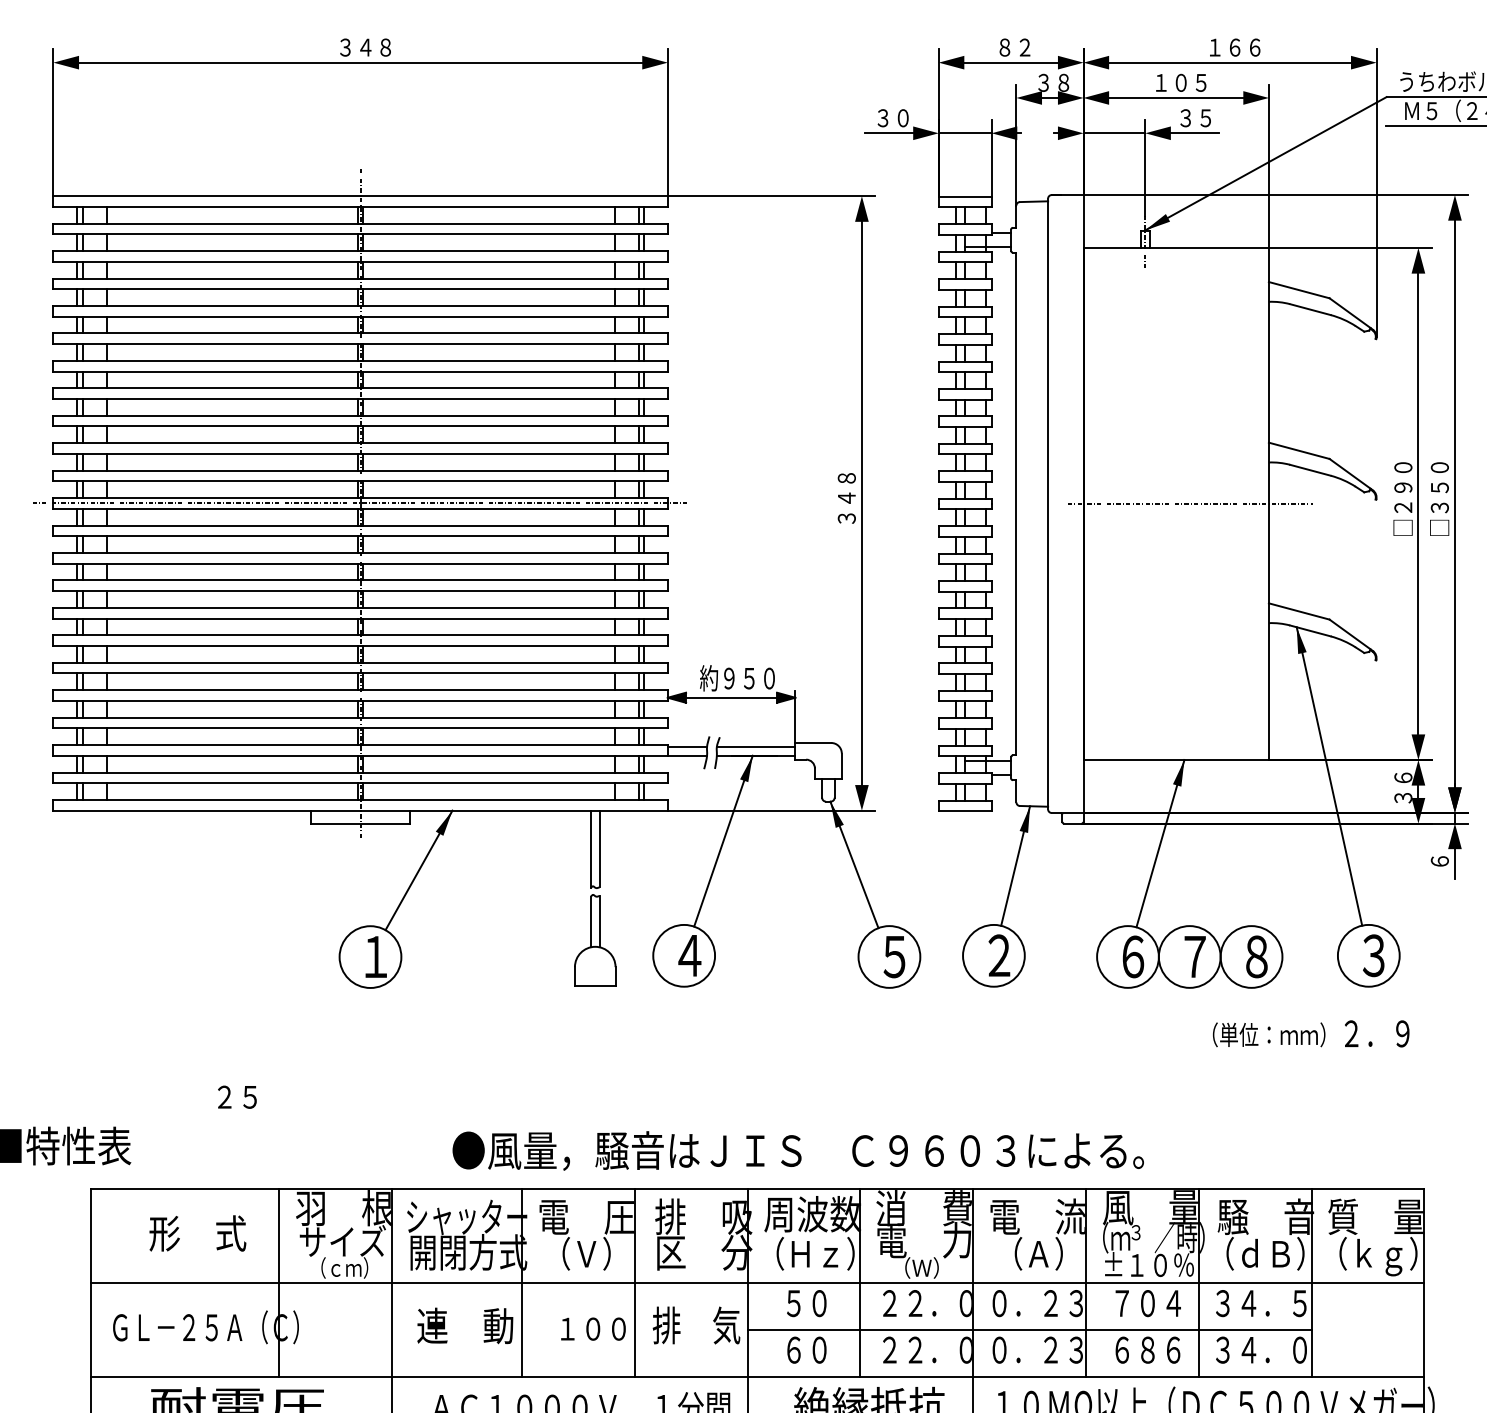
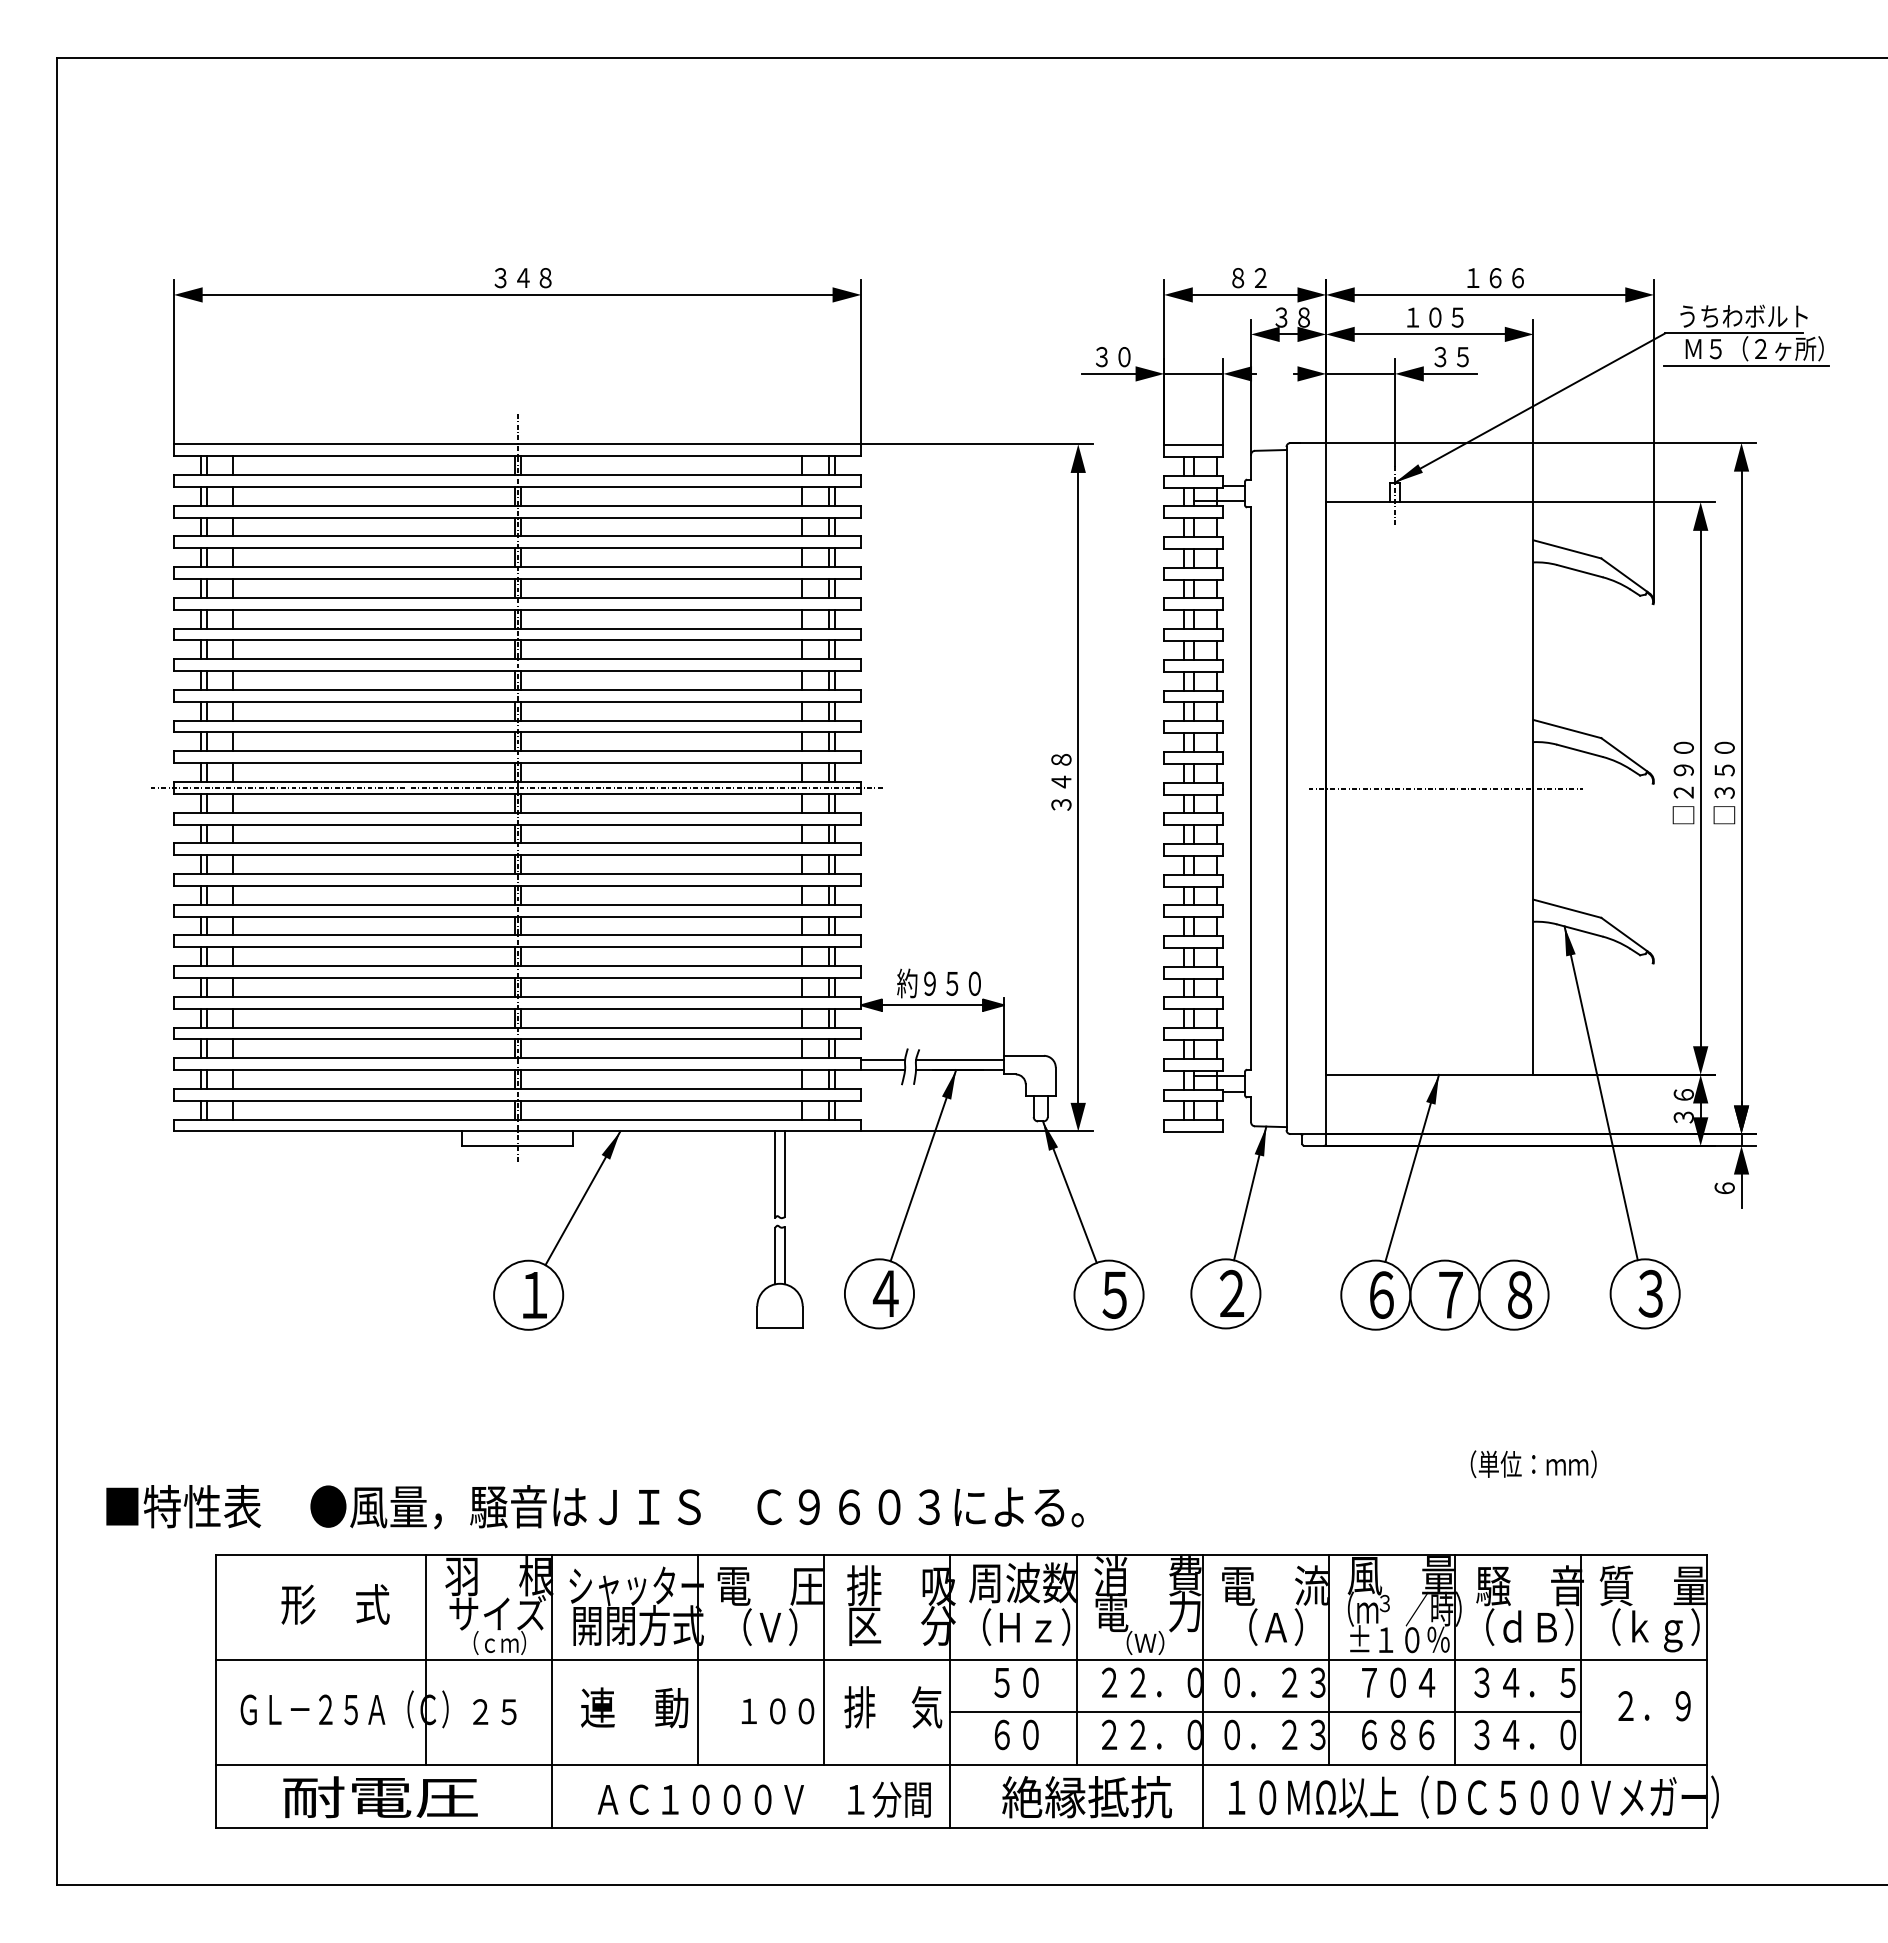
text: (1377, 1034) -> (1654, 1706), moved
text: (1268, 1035) -> (1533, 1464), moved
text: (237, 1097) -> (494, 1712), moved
text: (797, 1151) -> (696, 1507), moved

